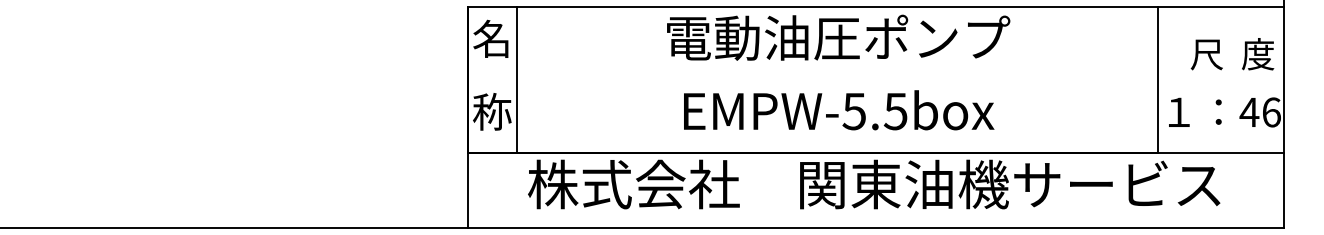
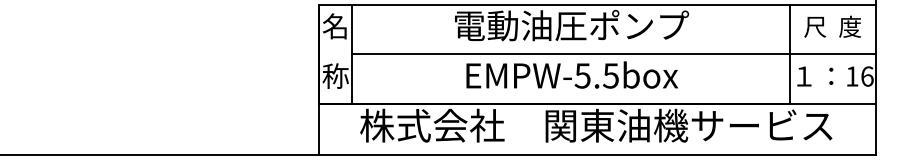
text: (1232, 53) -> (832, 26), moved
line: (899, 80) -> (613, 54), added
text: (1249, 112) -> (852, 76), 46 -> 16

